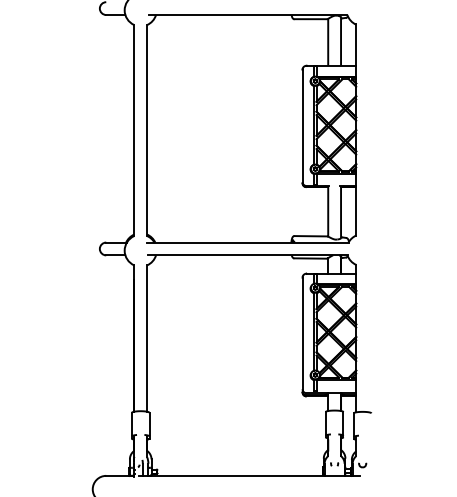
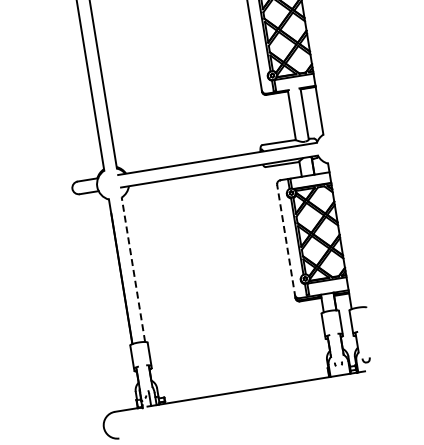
line: (302, 334) -> (286, 240), solid -> dashed
line: (147, 337) -> (133, 268), solid -> dashed

